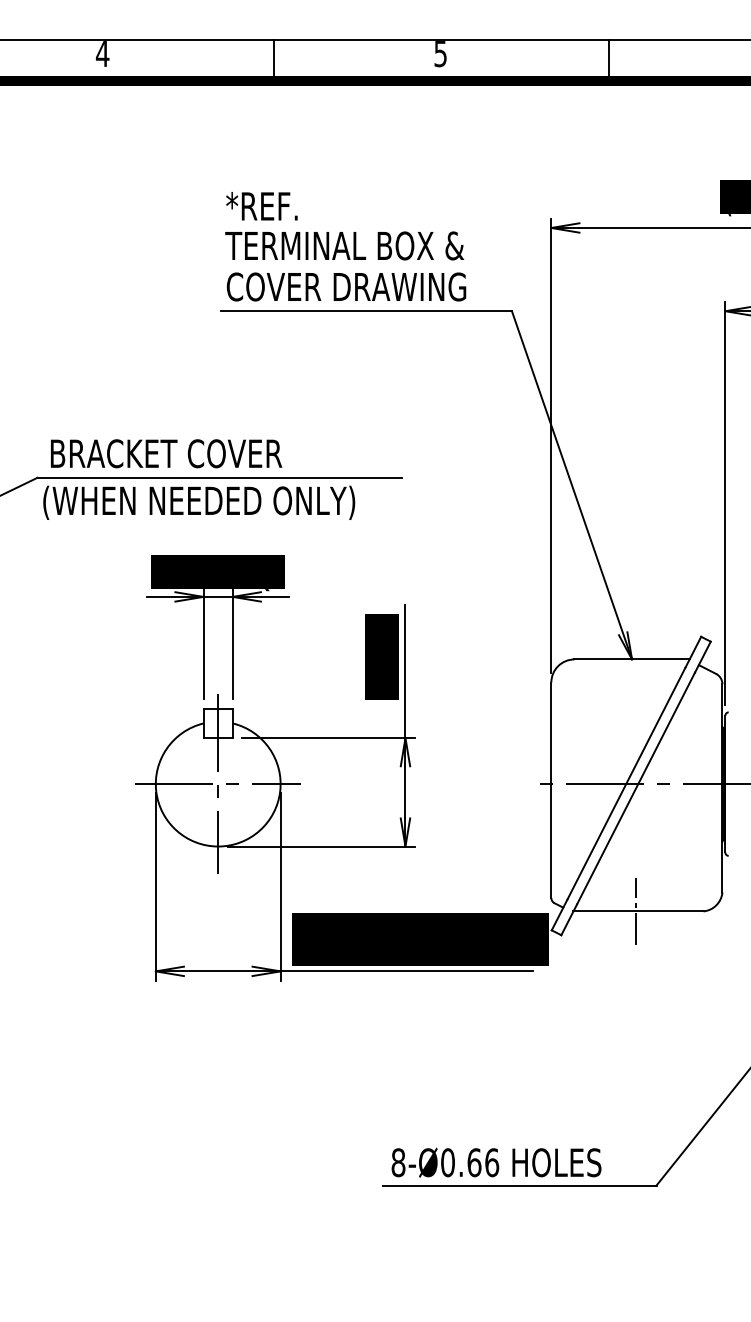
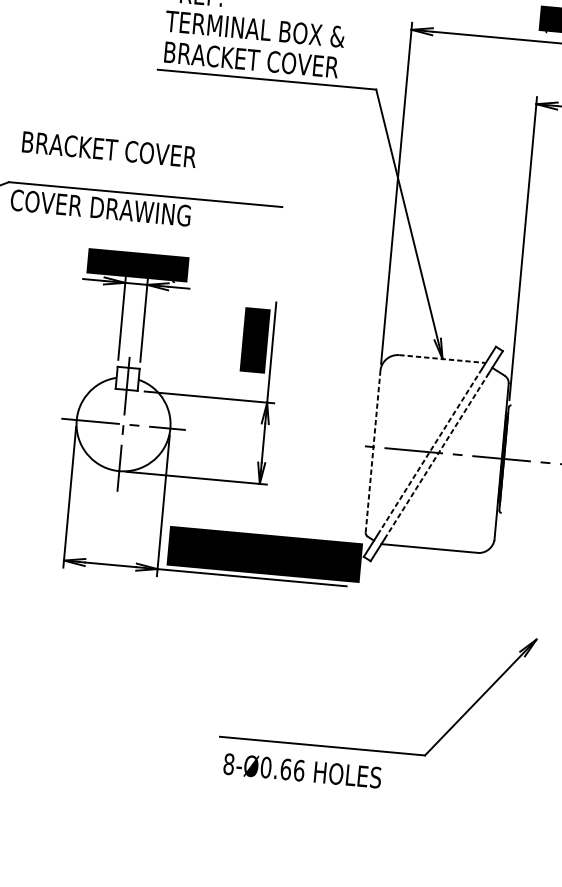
text: (346, 286) -> (253, 59), COVER DRAWING -> BRACKET COVER
text: (166, 453) -> (109, 149), moved
text: (198, 502) -> (127, 211), (WHEN NEEDED ONLY) -> COVER DRAWING
line: (632, 659) -> (442, 359), solid -> dashed
line: (626, 783) -> (429, 451), solid -> dashed
line: (636, 788) -> (437, 456), solid -> dashed
line: (551, 790) -> (373, 451), solid -> dashed
line: (635, 911) -> (427, 548), removed
text: (496, 1162) -> (302, 770), moved

